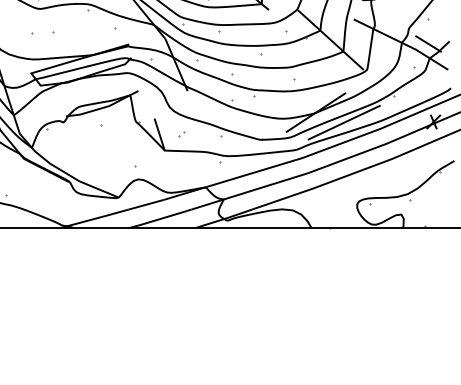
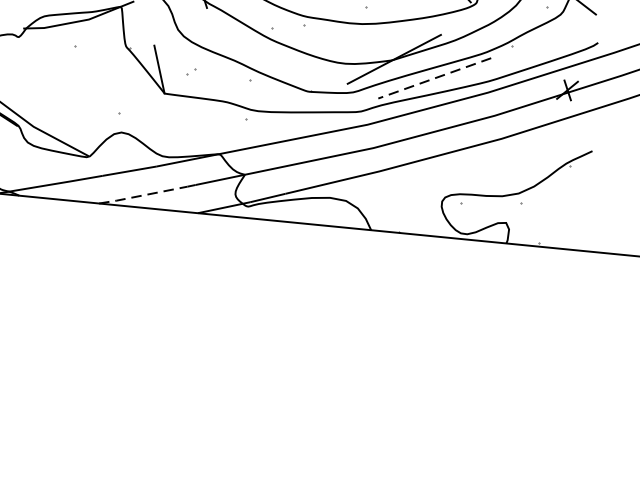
line: (343, 122) -> (433, 77), solid -> dashed
line: (156, 220) -> (142, 196), solid -> dashed

